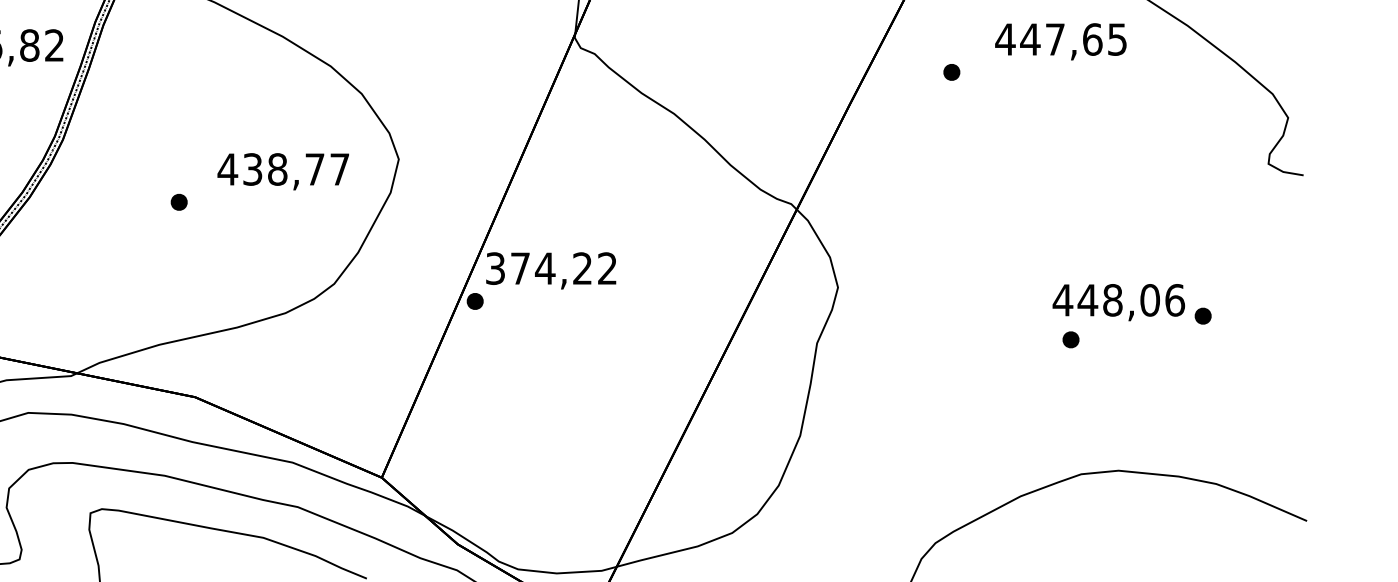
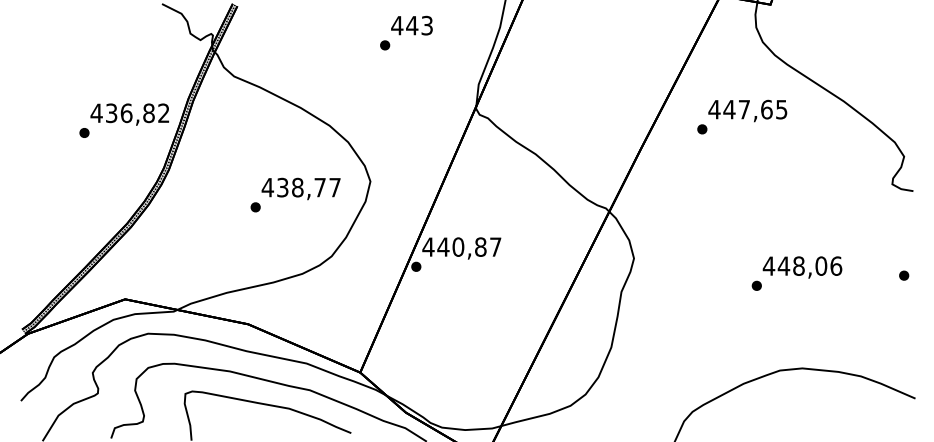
text: (1060, 40) -> (747, 110), moved
part: (178, 202) -> (255, 207), moved
text: (550, 267) -> (461, 246), 374,22 -> 440,87
part: (1203, 315) -> (904, 275), moved
part: (1070, 339) -> (756, 285), moved

